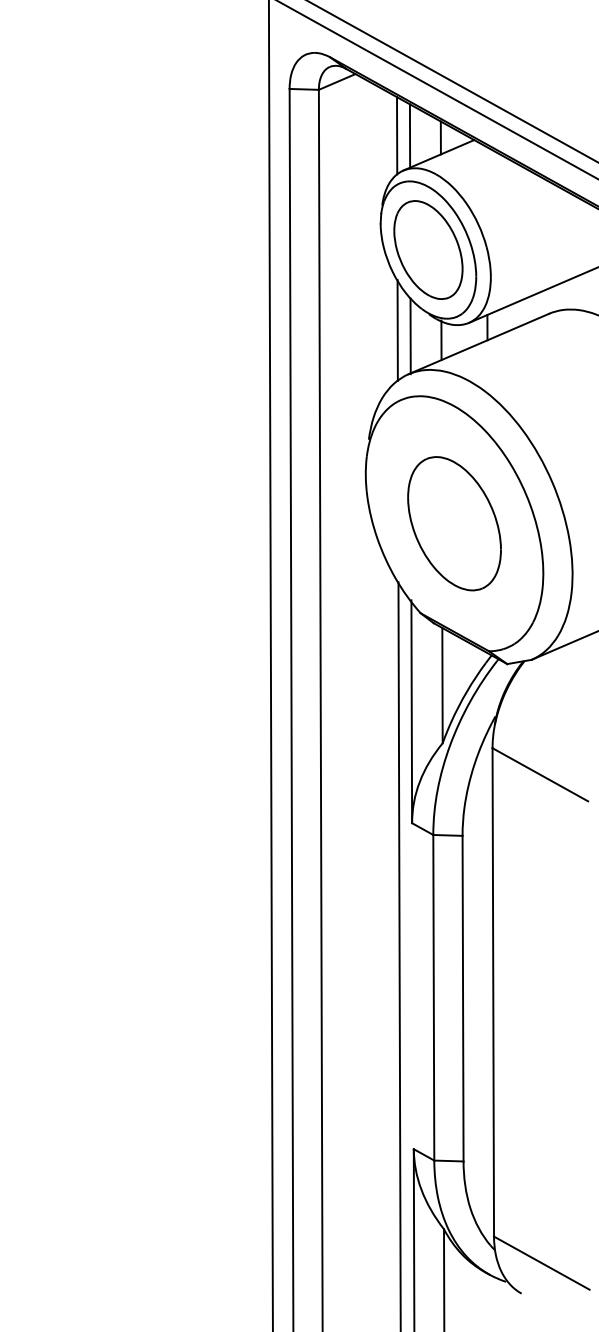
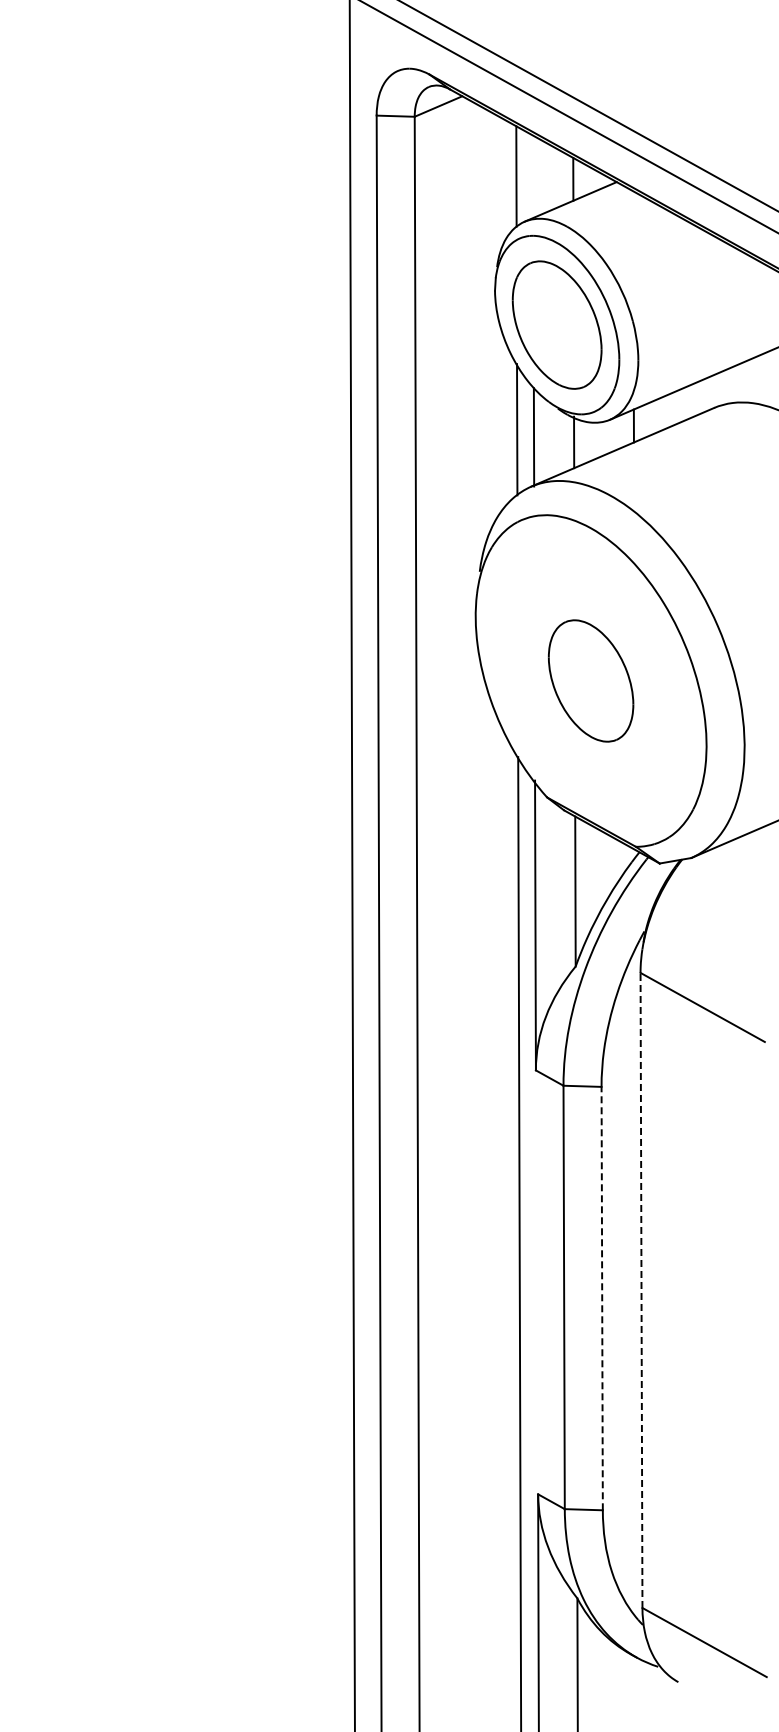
line: (410, 135) -> (533, 176), removed
part: (454, 523) -> (590, 680), size x0.7
line: (493, 992) -> (641, 1290), solid -> dashed
line: (463, 998) -> (602, 1298), solid -> dashed

